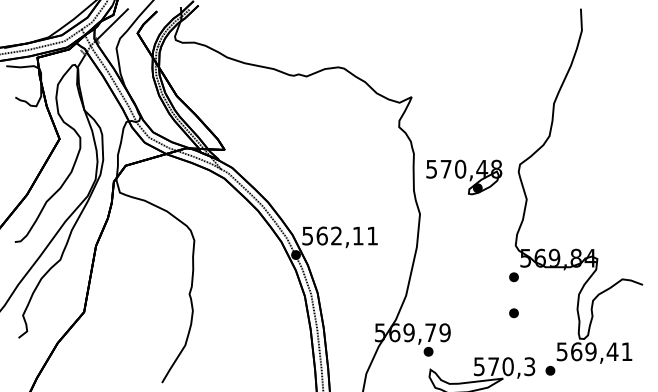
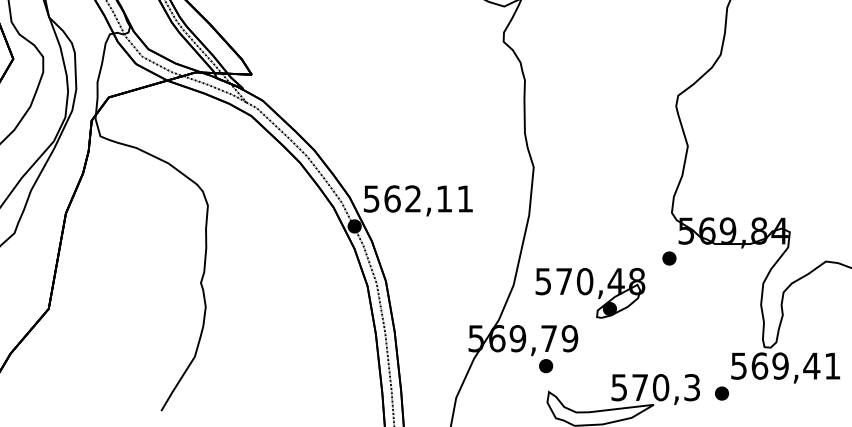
part: (464, 177) -> (590, 293), moved
part: (513, 313) -> (668, 310), removed

